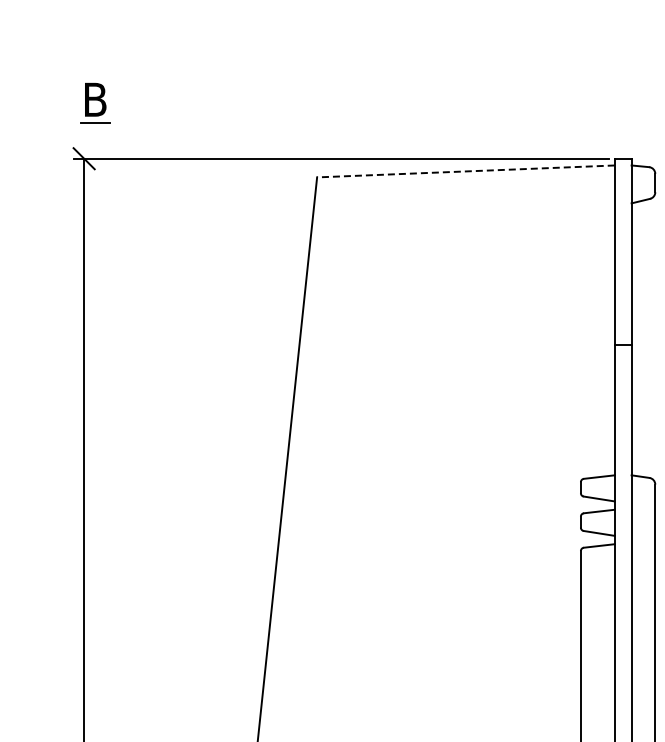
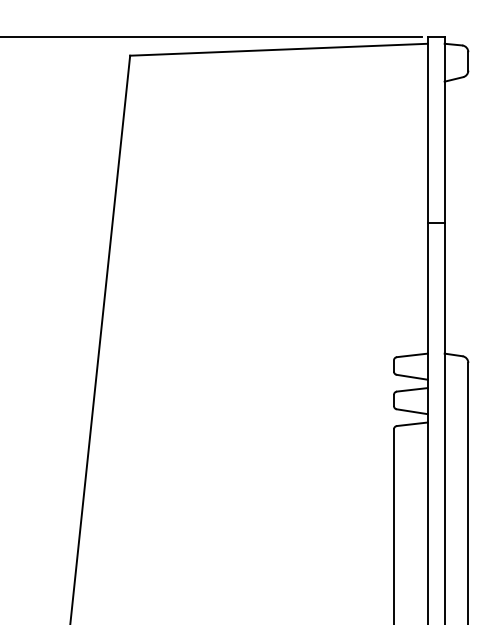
line: (465, 171) -> (278, 49), dashed -> solid

